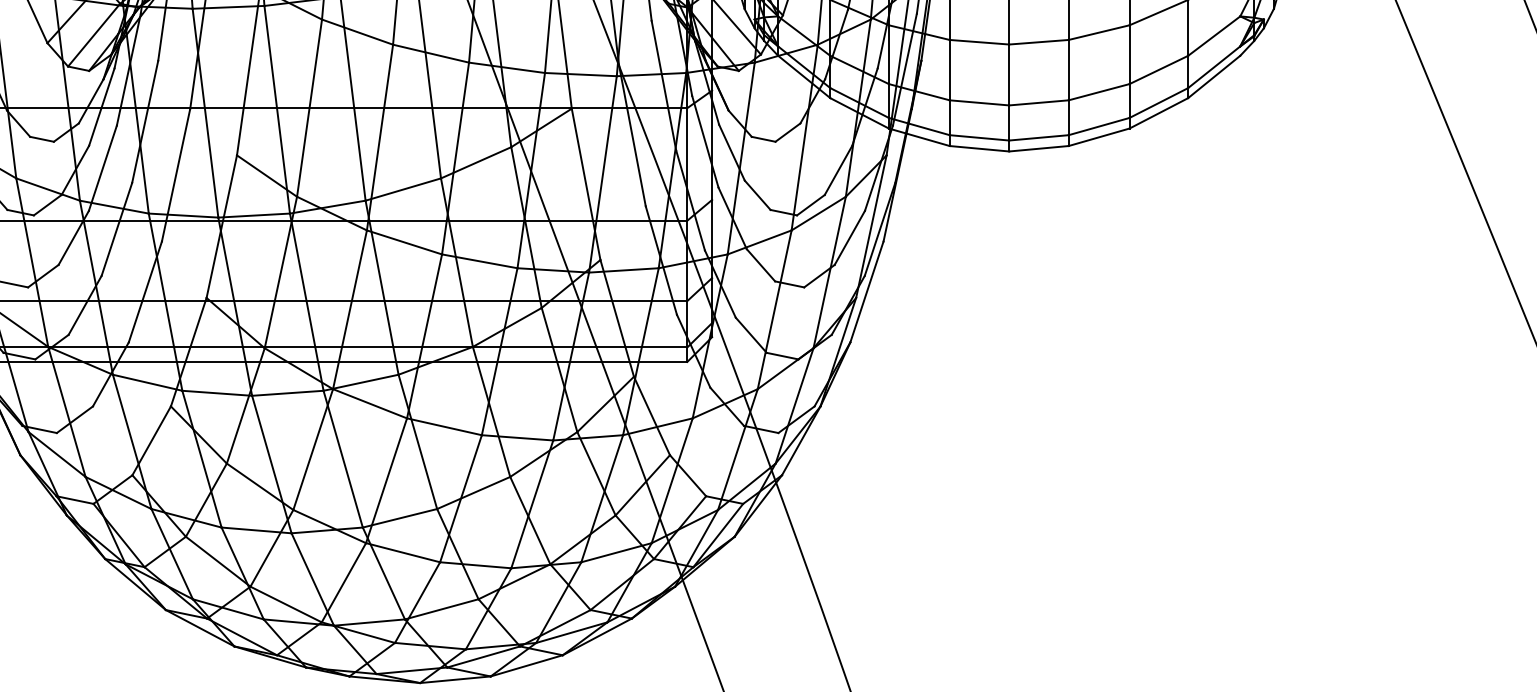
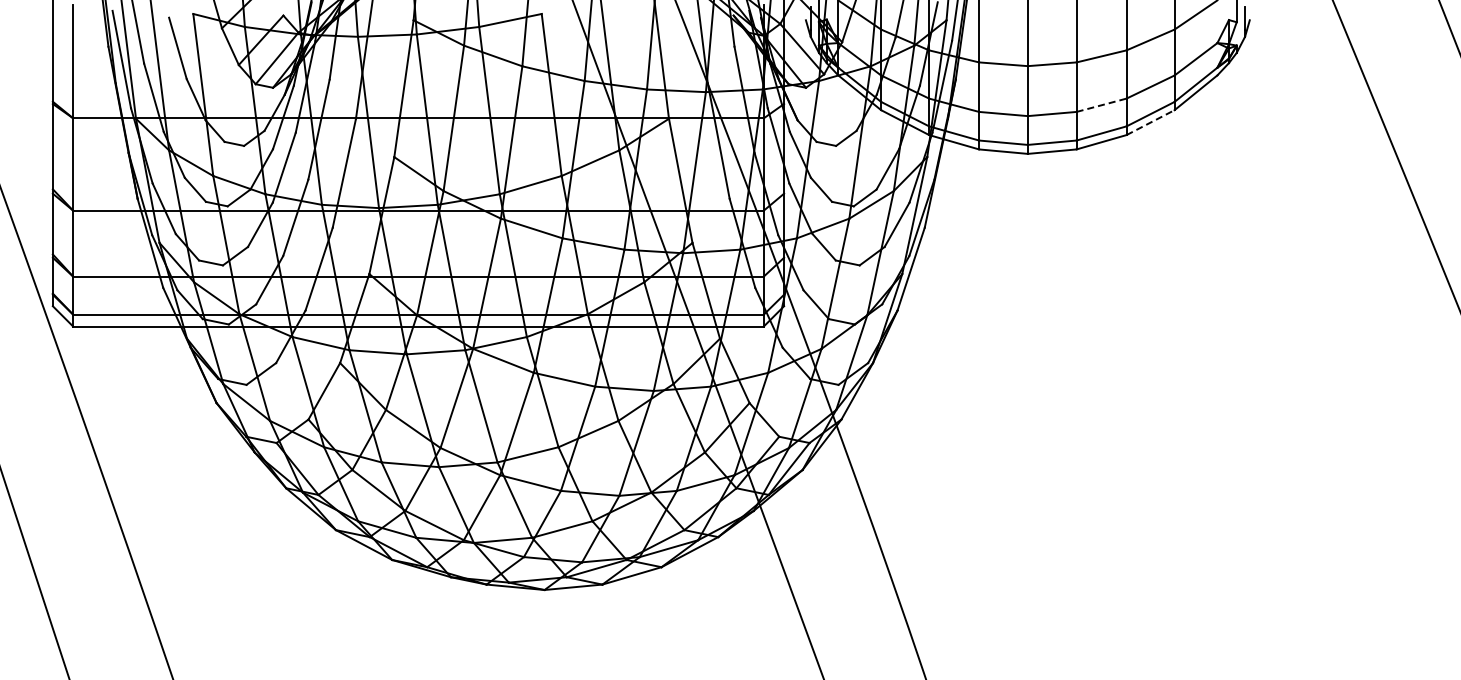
line: (1098, 92) -> (1101, 105), solid -> dashed
line: (1159, 113) -> (1151, 122), solid -> dashed

